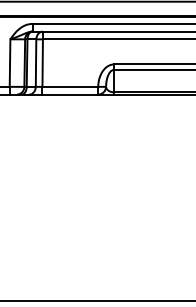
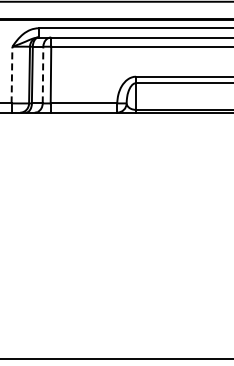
line: (10, 62) -> (12, 74), solid -> dashed
line: (36, 62) -> (43, 74), solid -> dashed

